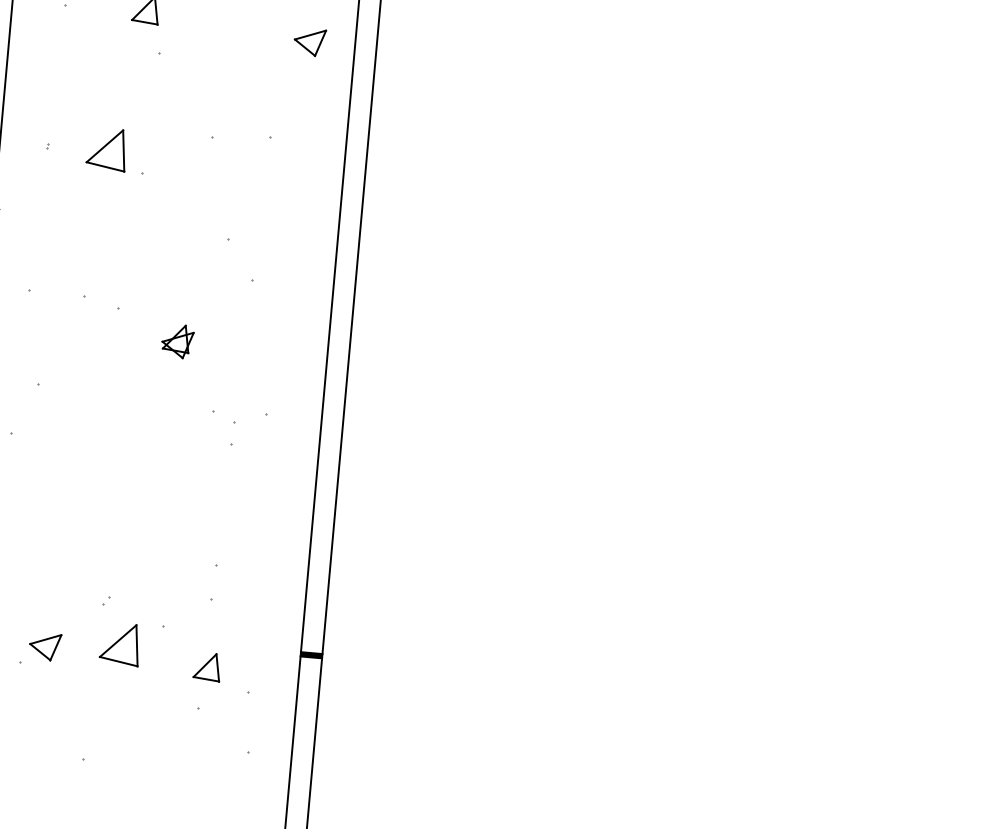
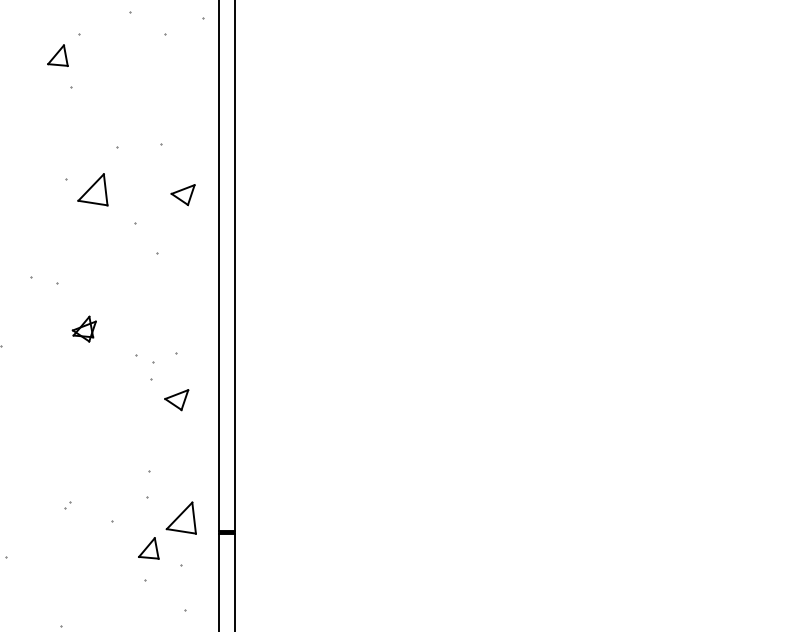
part: (308, 42) -> (182, 195), moved
part: (106, 149) -> (92, 189), moved
part: (176, 340) -> (83, 328), moved
part: (119, 643) -> (180, 517), moved
part: (44, 647) -> (176, 400), moved

